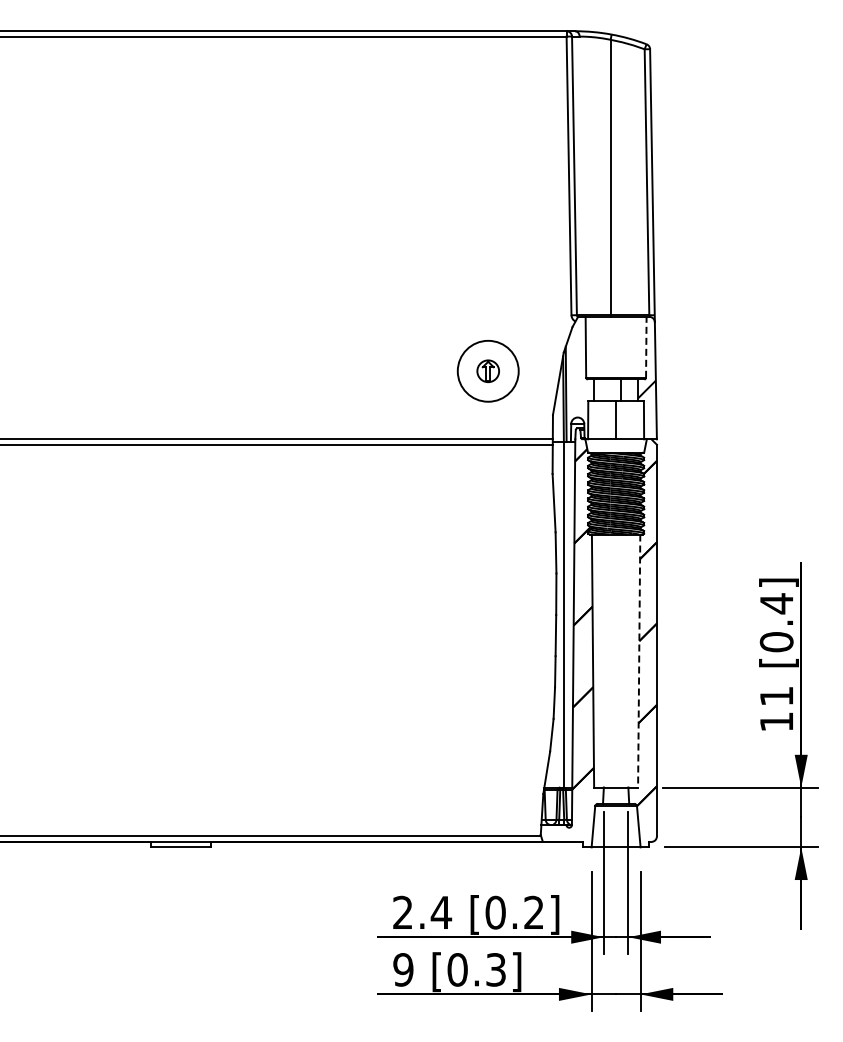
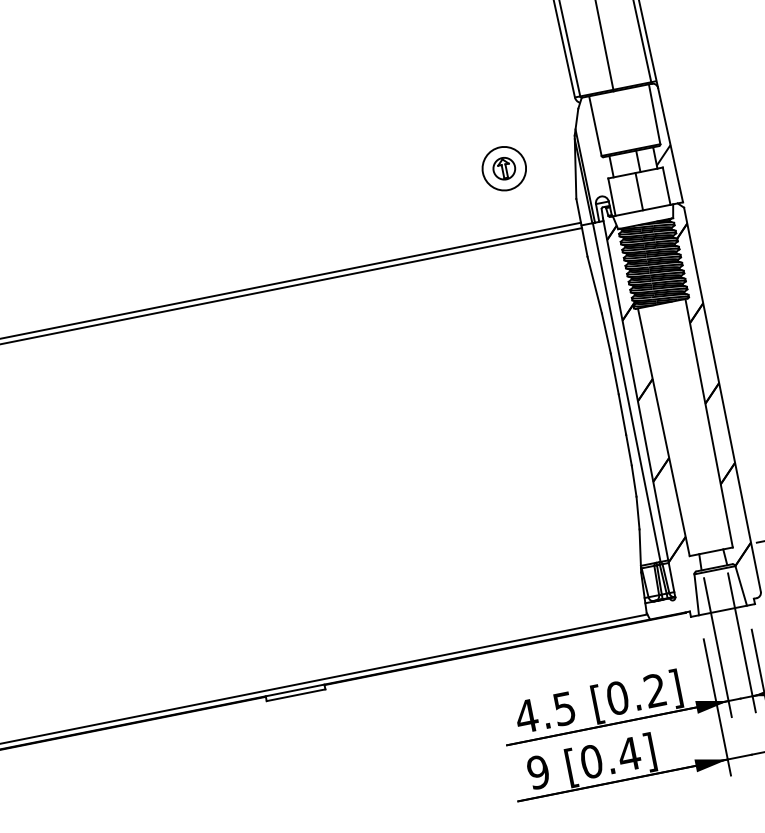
line: (646, 346) -> (654, 113), dashed -> solid
circle: (488, 371) -> (504, 168), size x0.71
line: (639, 661) -> (709, 423), dashed -> solid
text: (422, 912) -> (545, 712), 2.4 -> 4.5
text: (495, 969) -> (628, 753), [0.3] -> [0.4]

